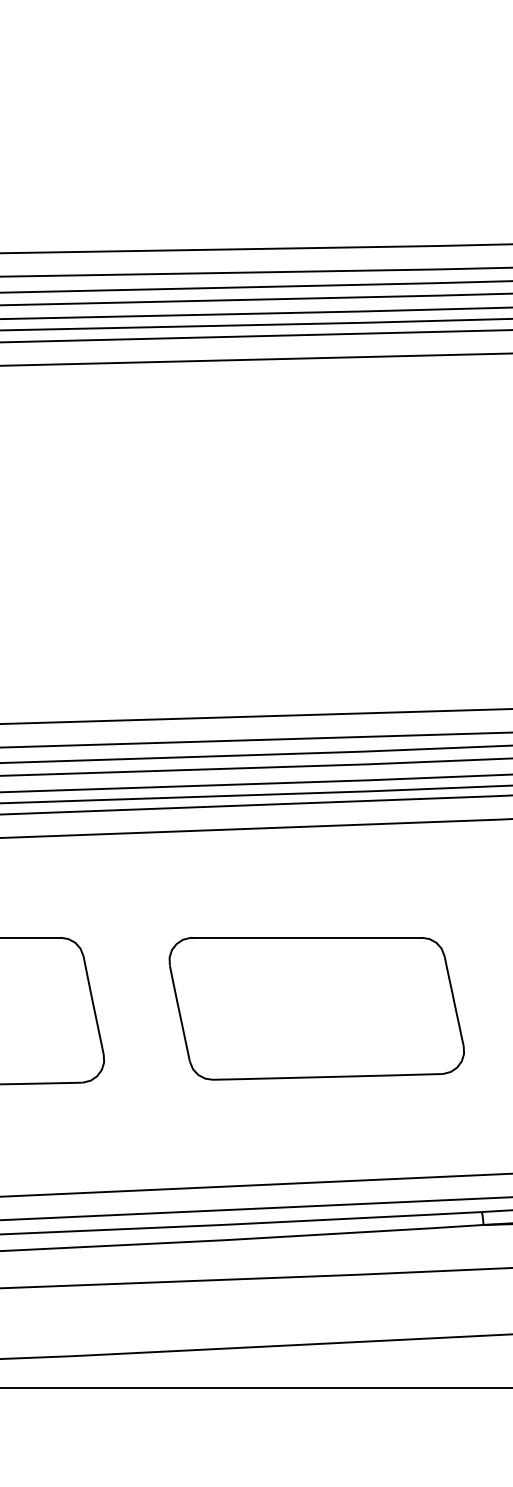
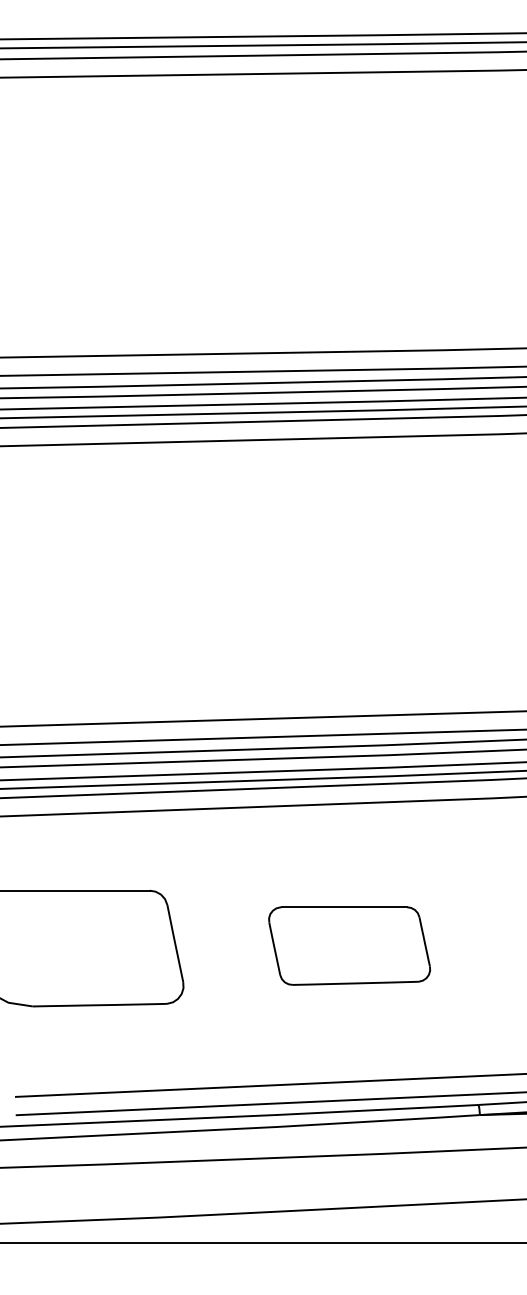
part: (316, 1007) -> (349, 945), size x0.7

